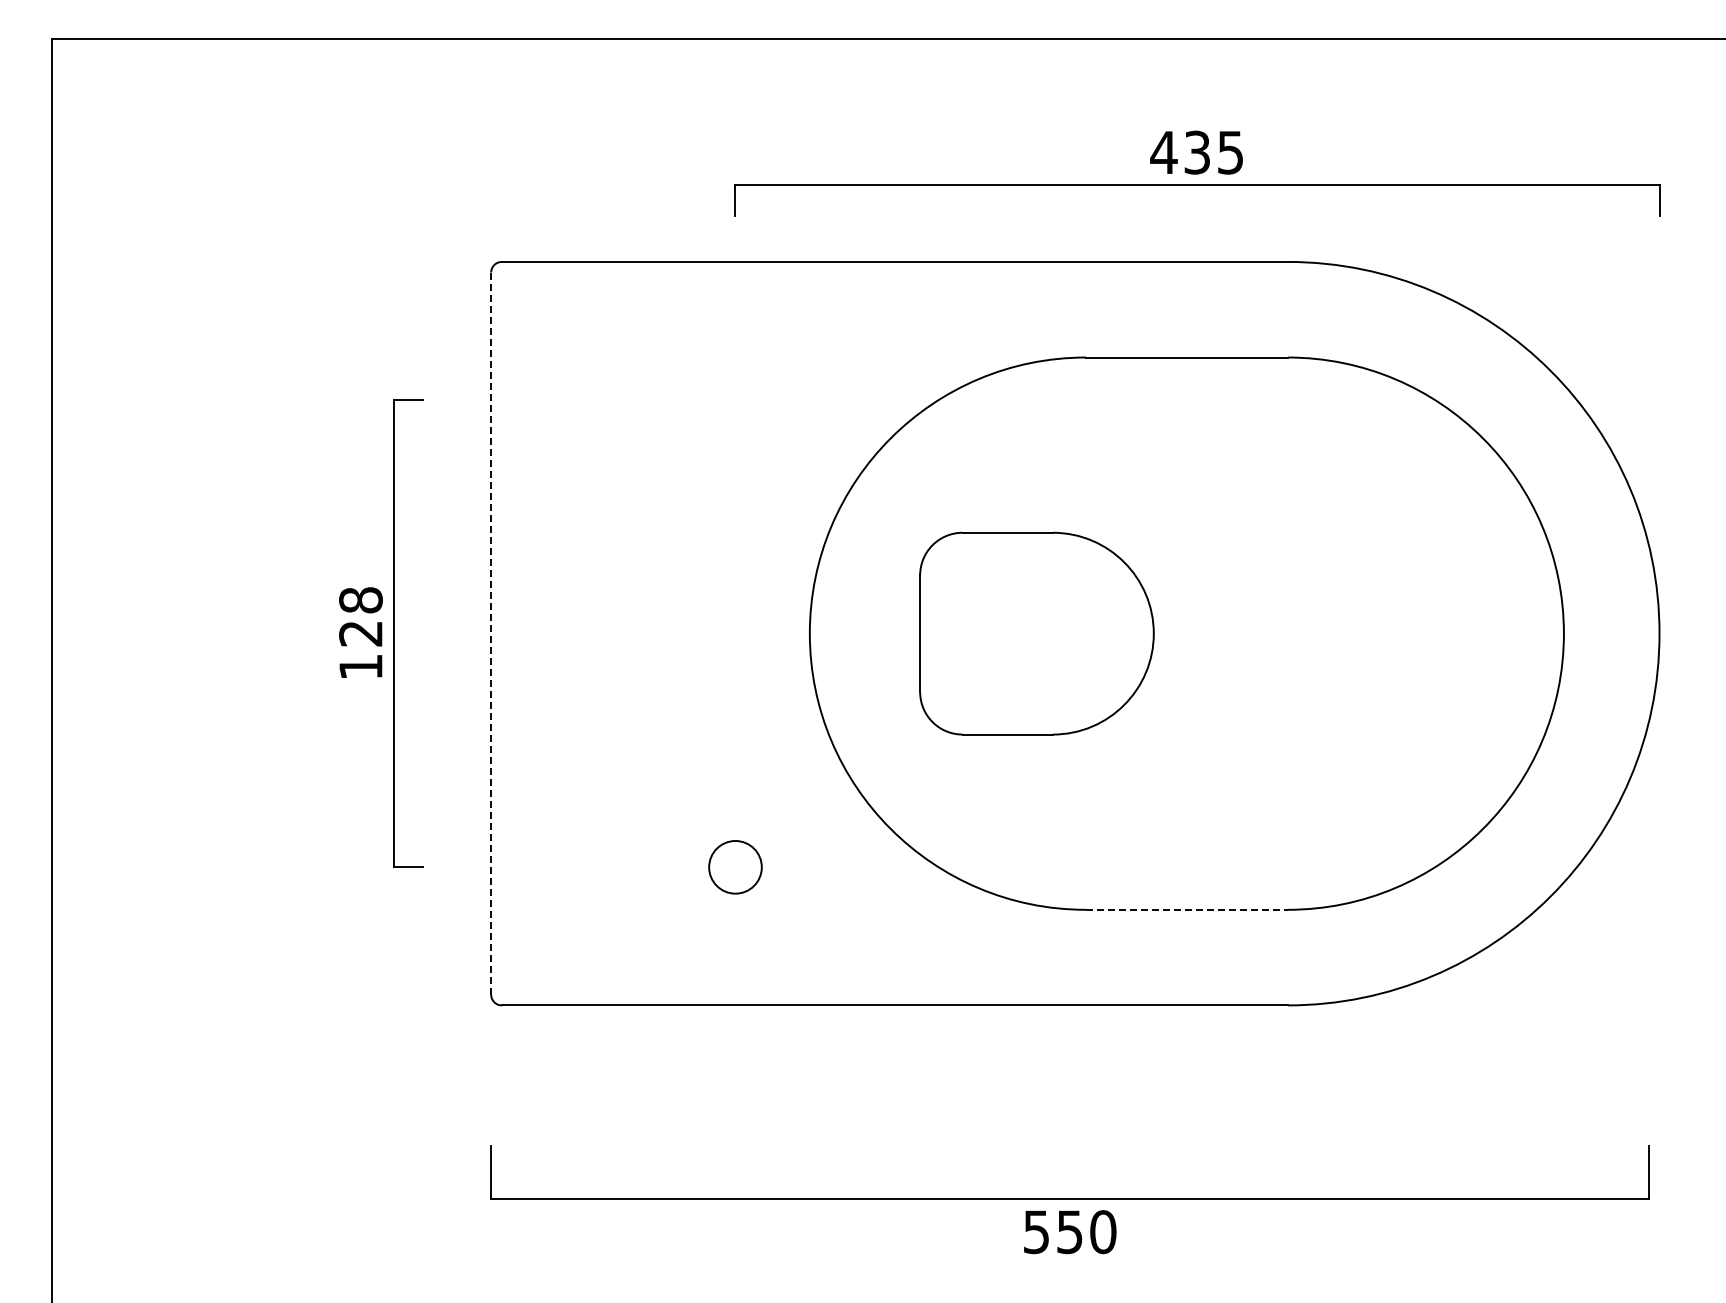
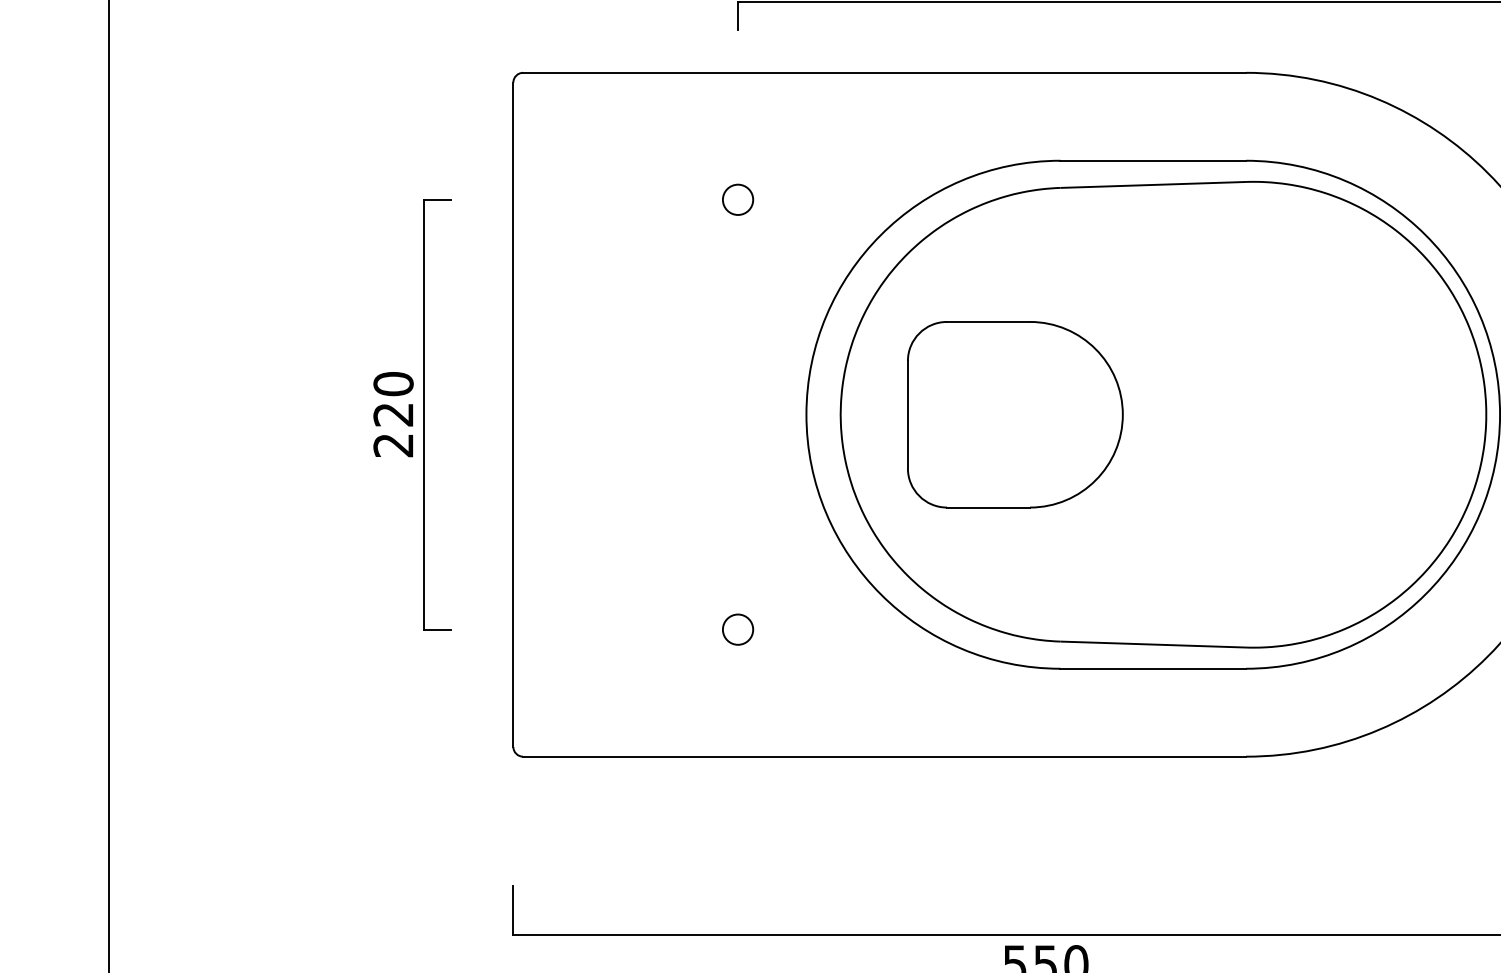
circle: (735, 399) -> (738, 199), added
text: (360, 633) -> (393, 414), 128 -> 220
part: (1197, 633) -> (1163, 414), added
line: (491, 634) -> (513, 415), dashed -> solid
circle: (735, 866) -> (738, 628), size x0.62
line: (1186, 909) -> (1152, 668), dashed -> solid

